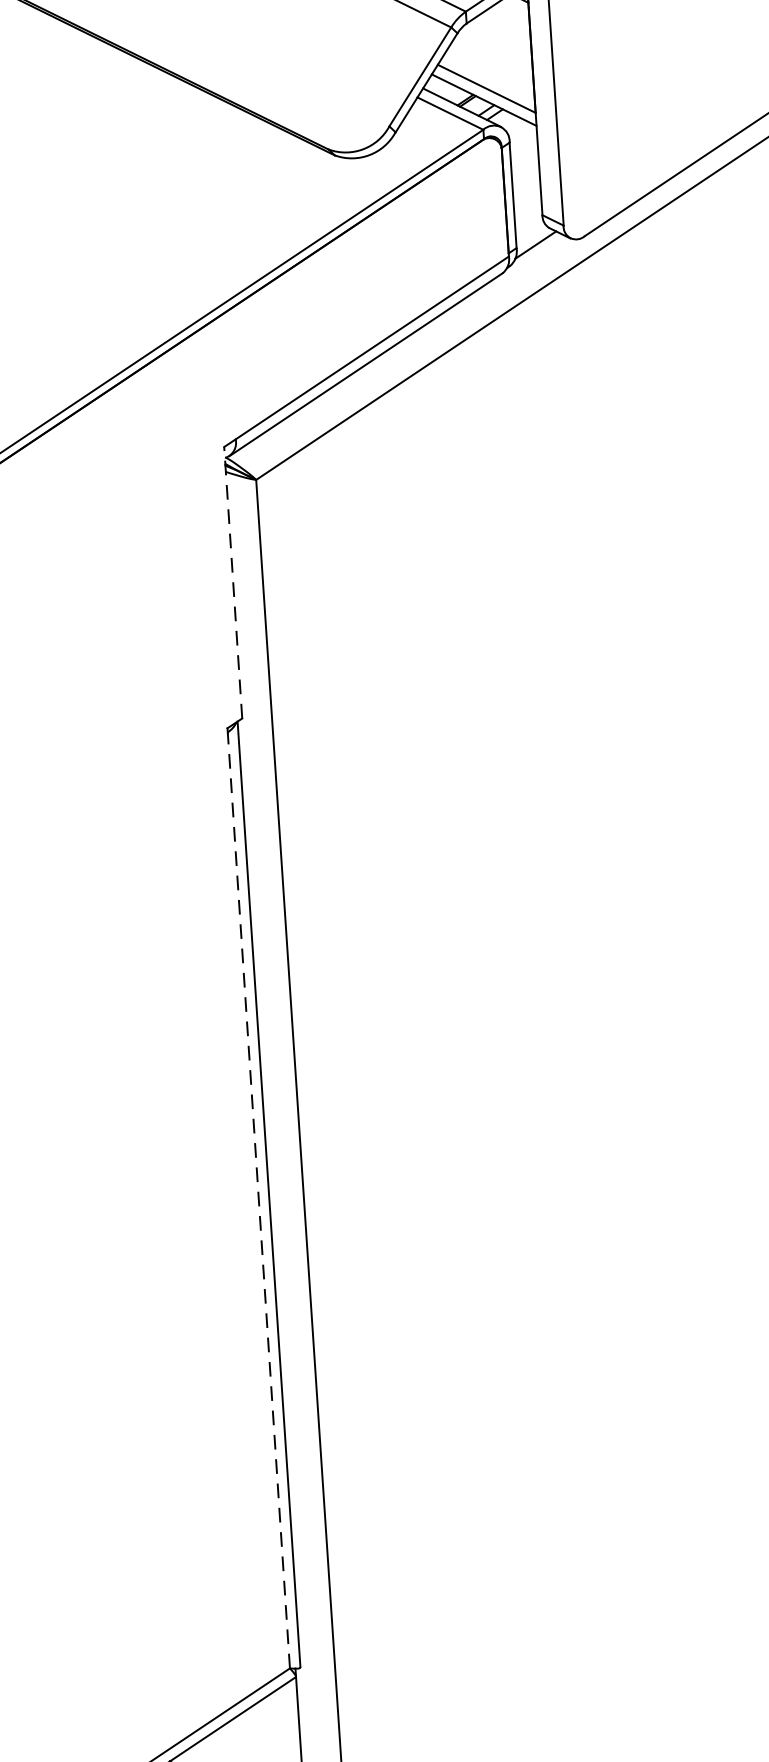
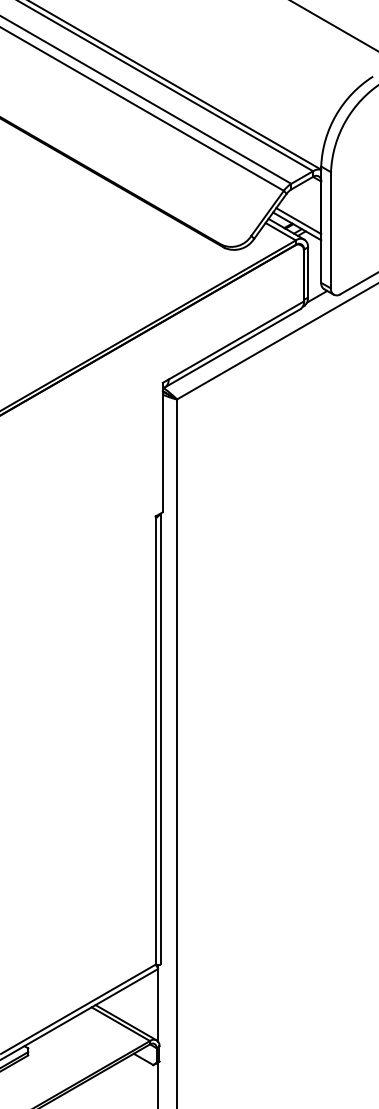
line: (232, 582) -> (162, 447), dashed -> solid
line: (258, 1200) -> (155, 741), dashed -> solid

